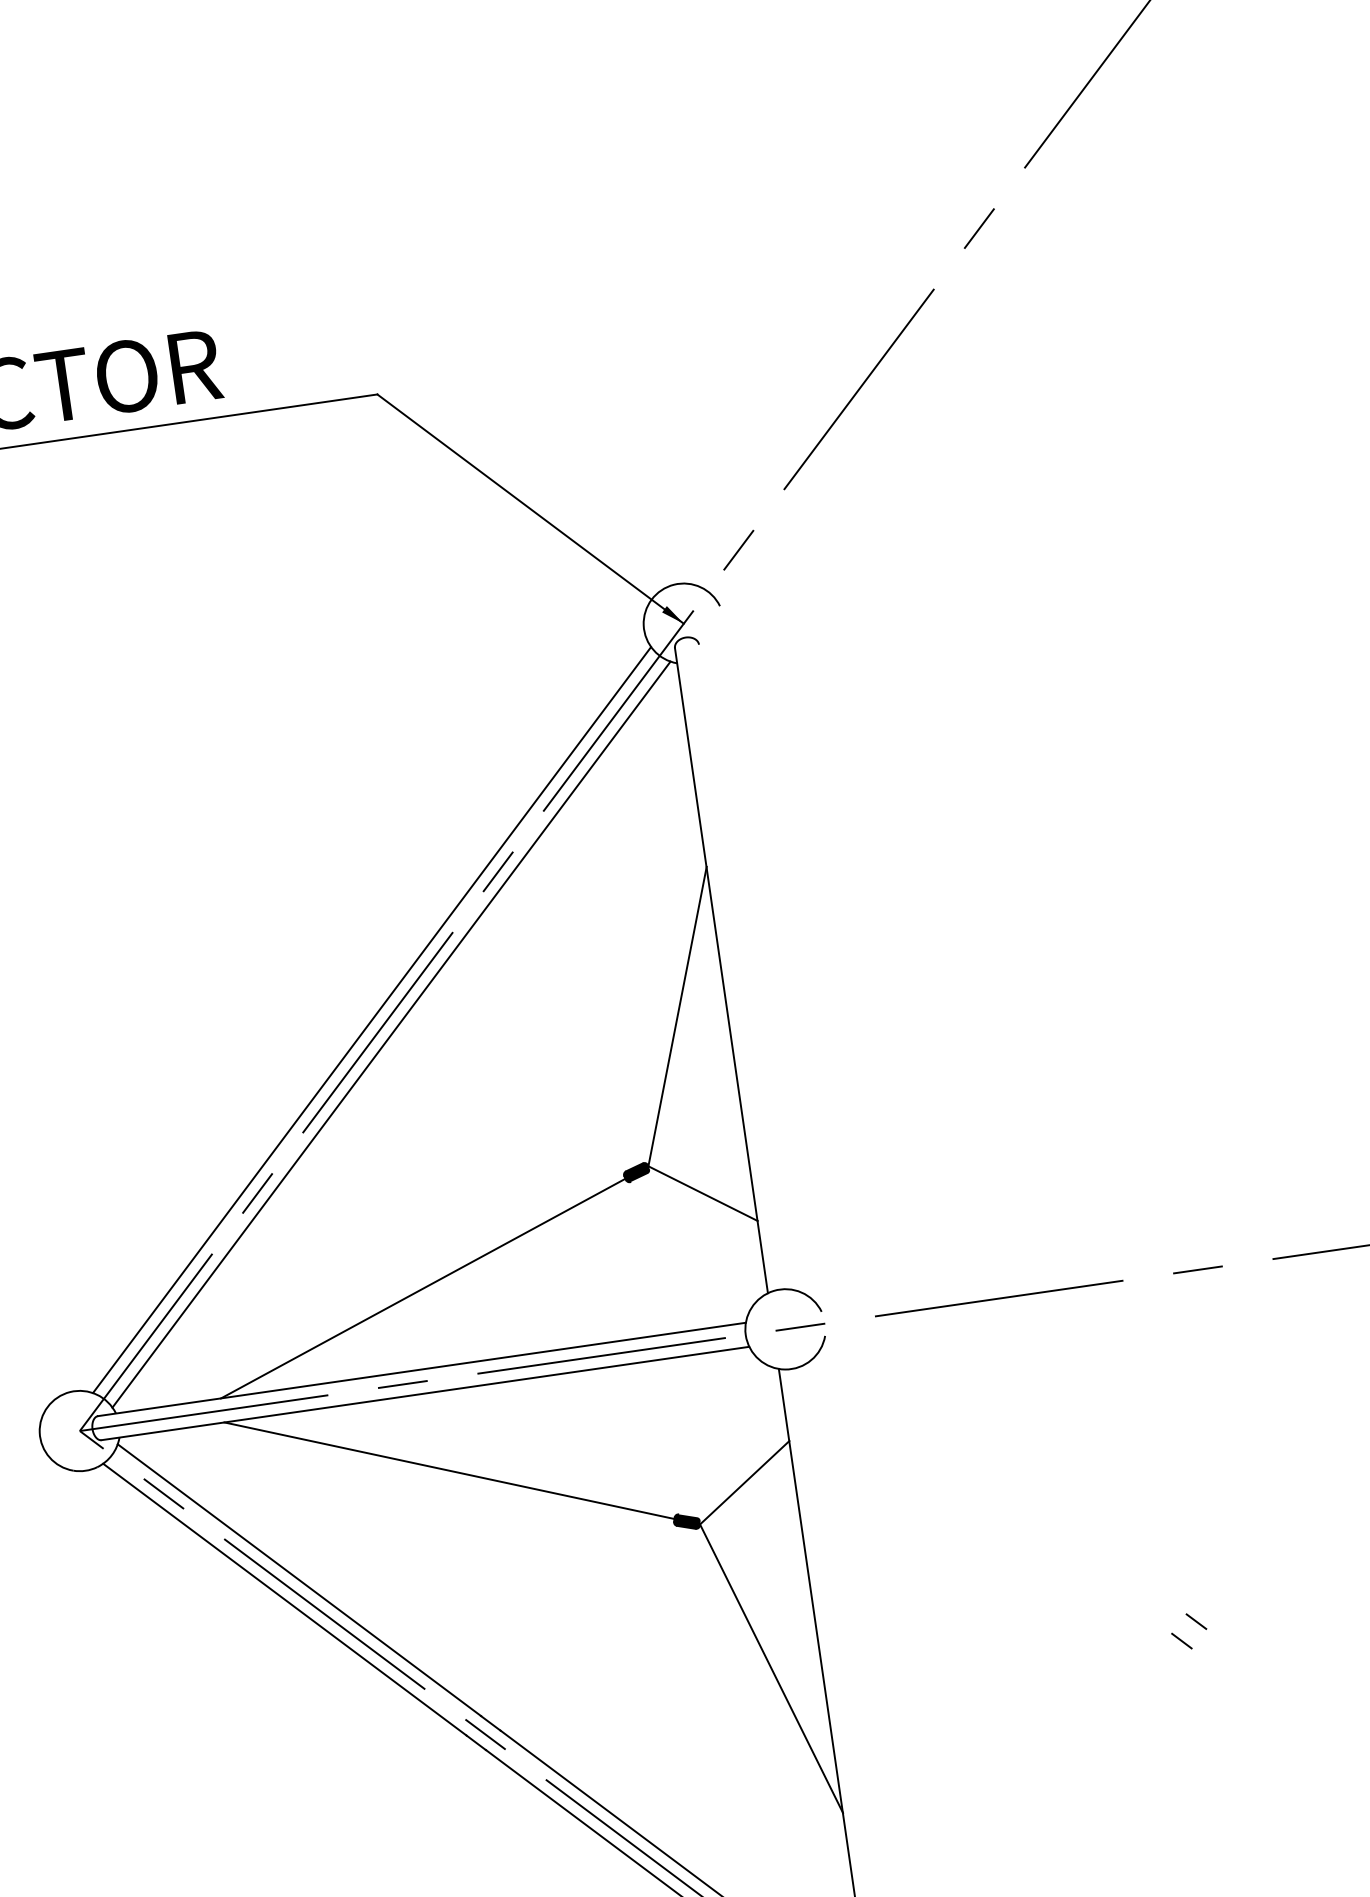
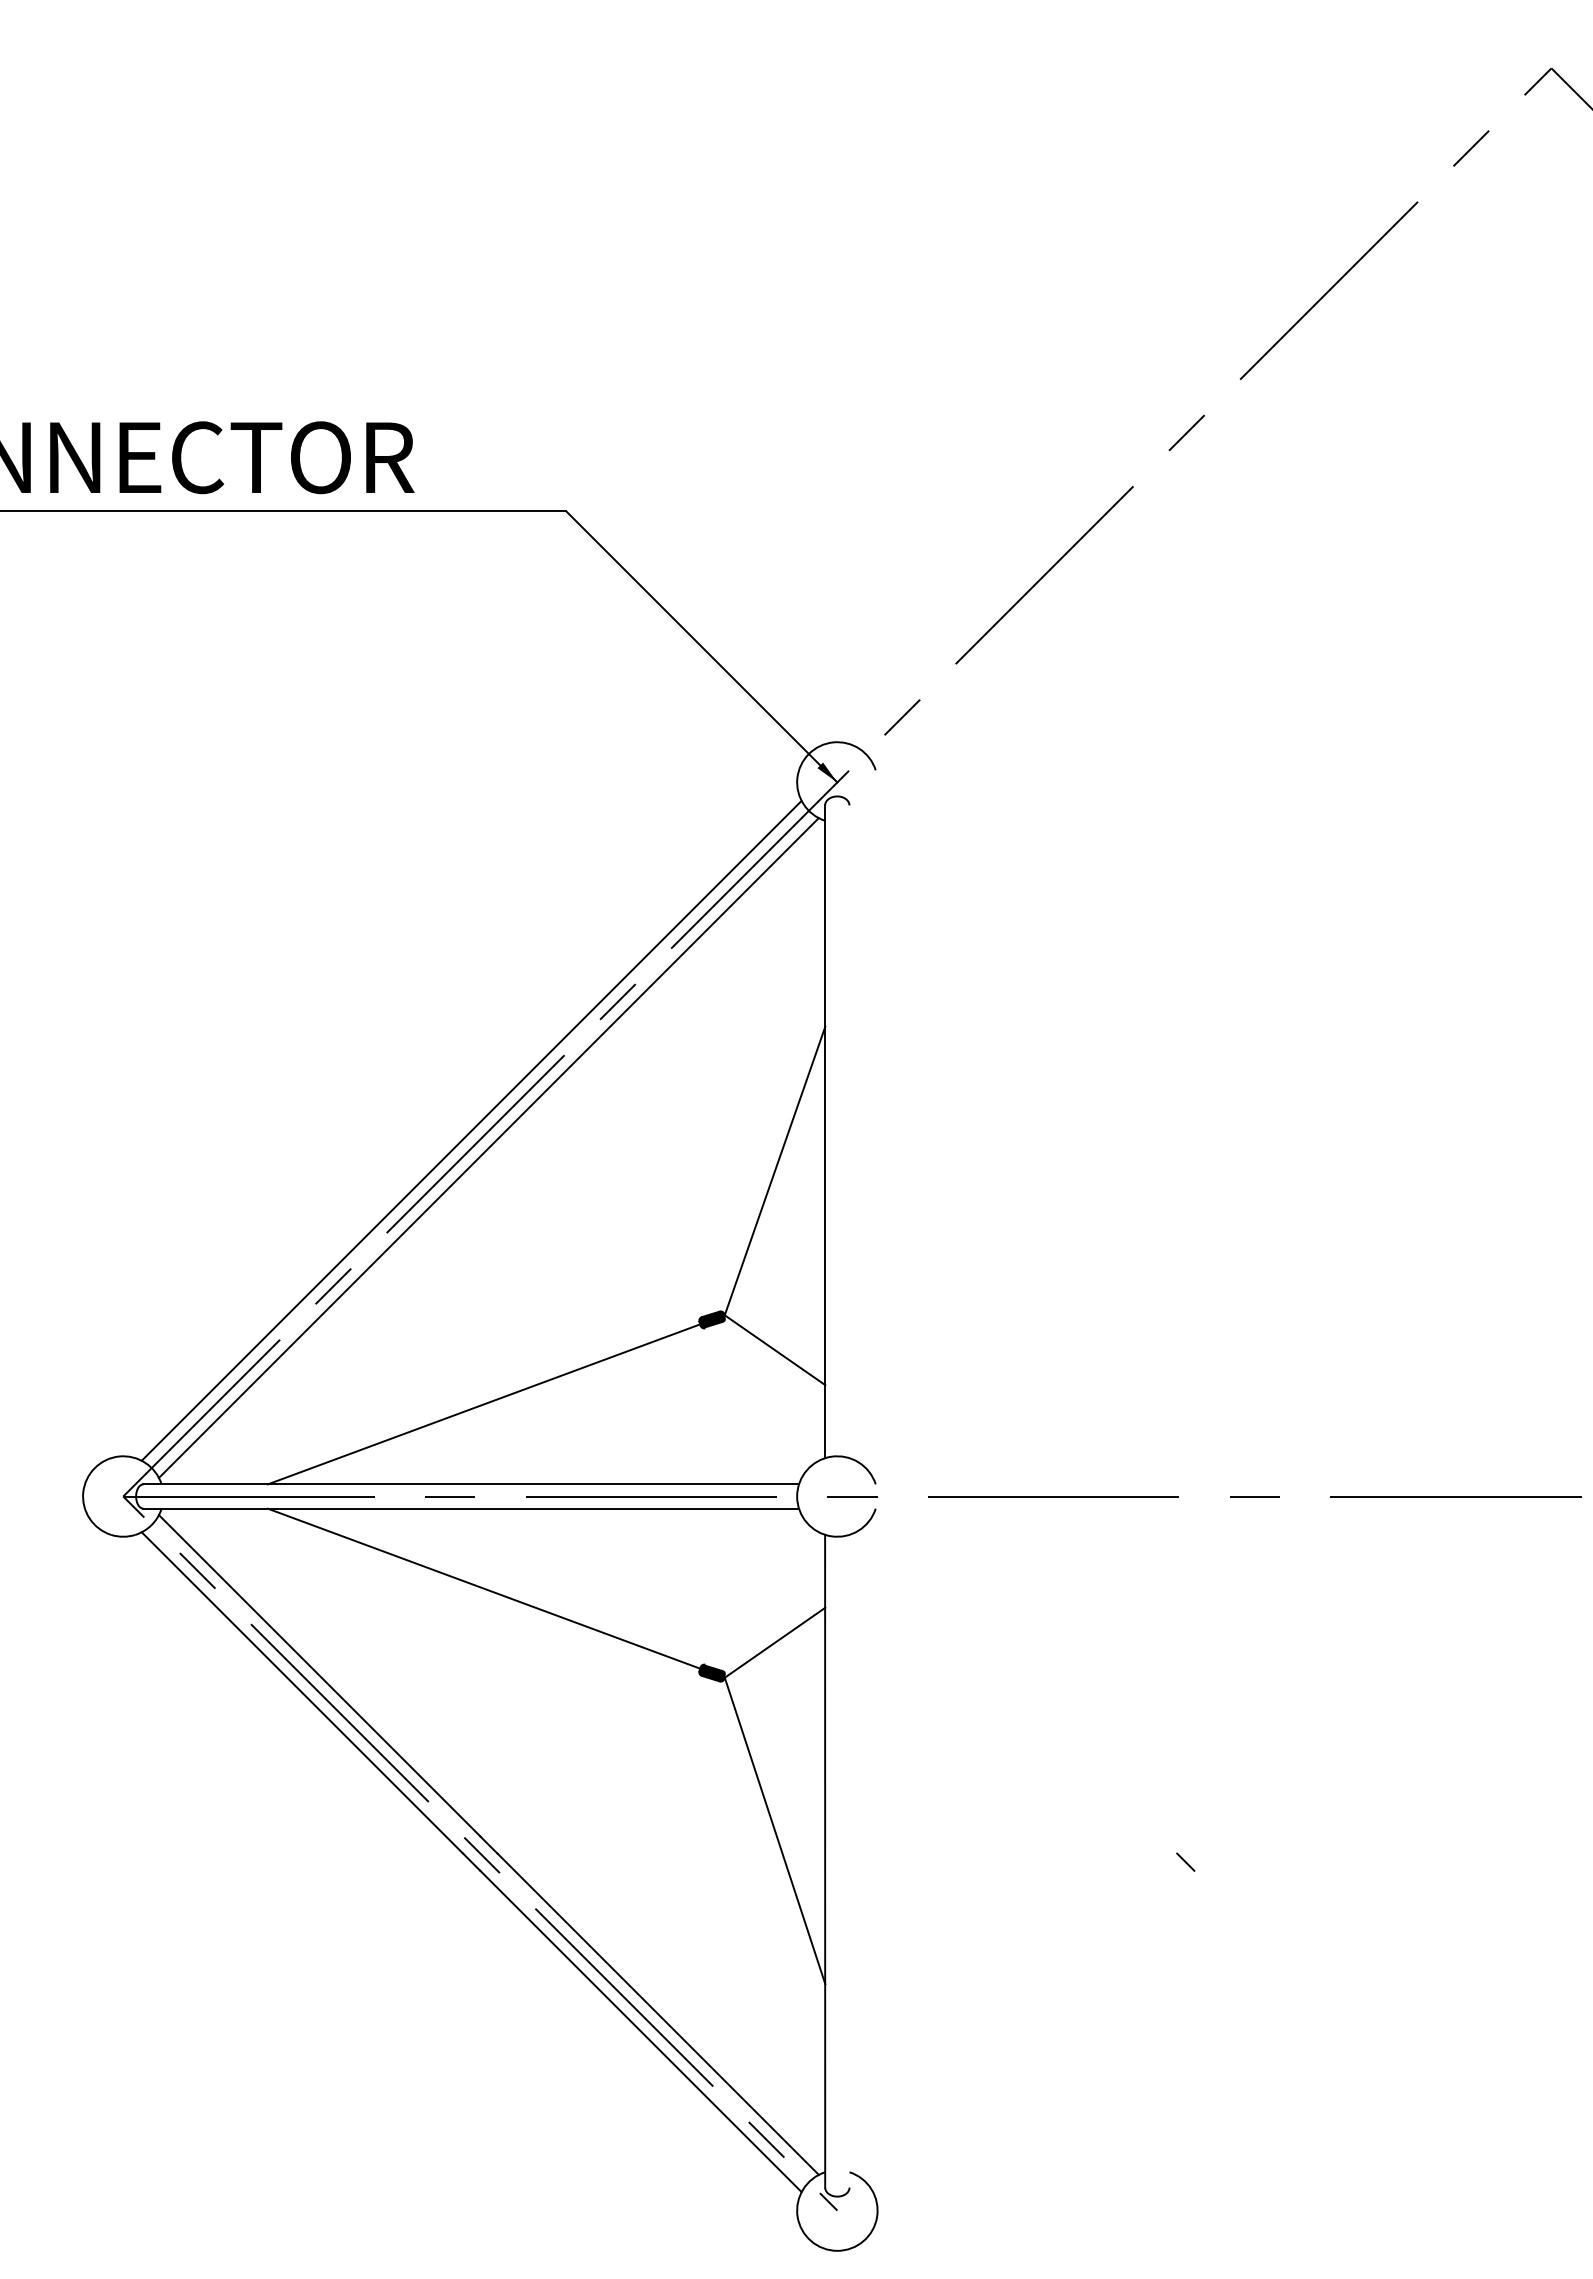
line: (1195, 1621) -> (1202, 1844), removed

